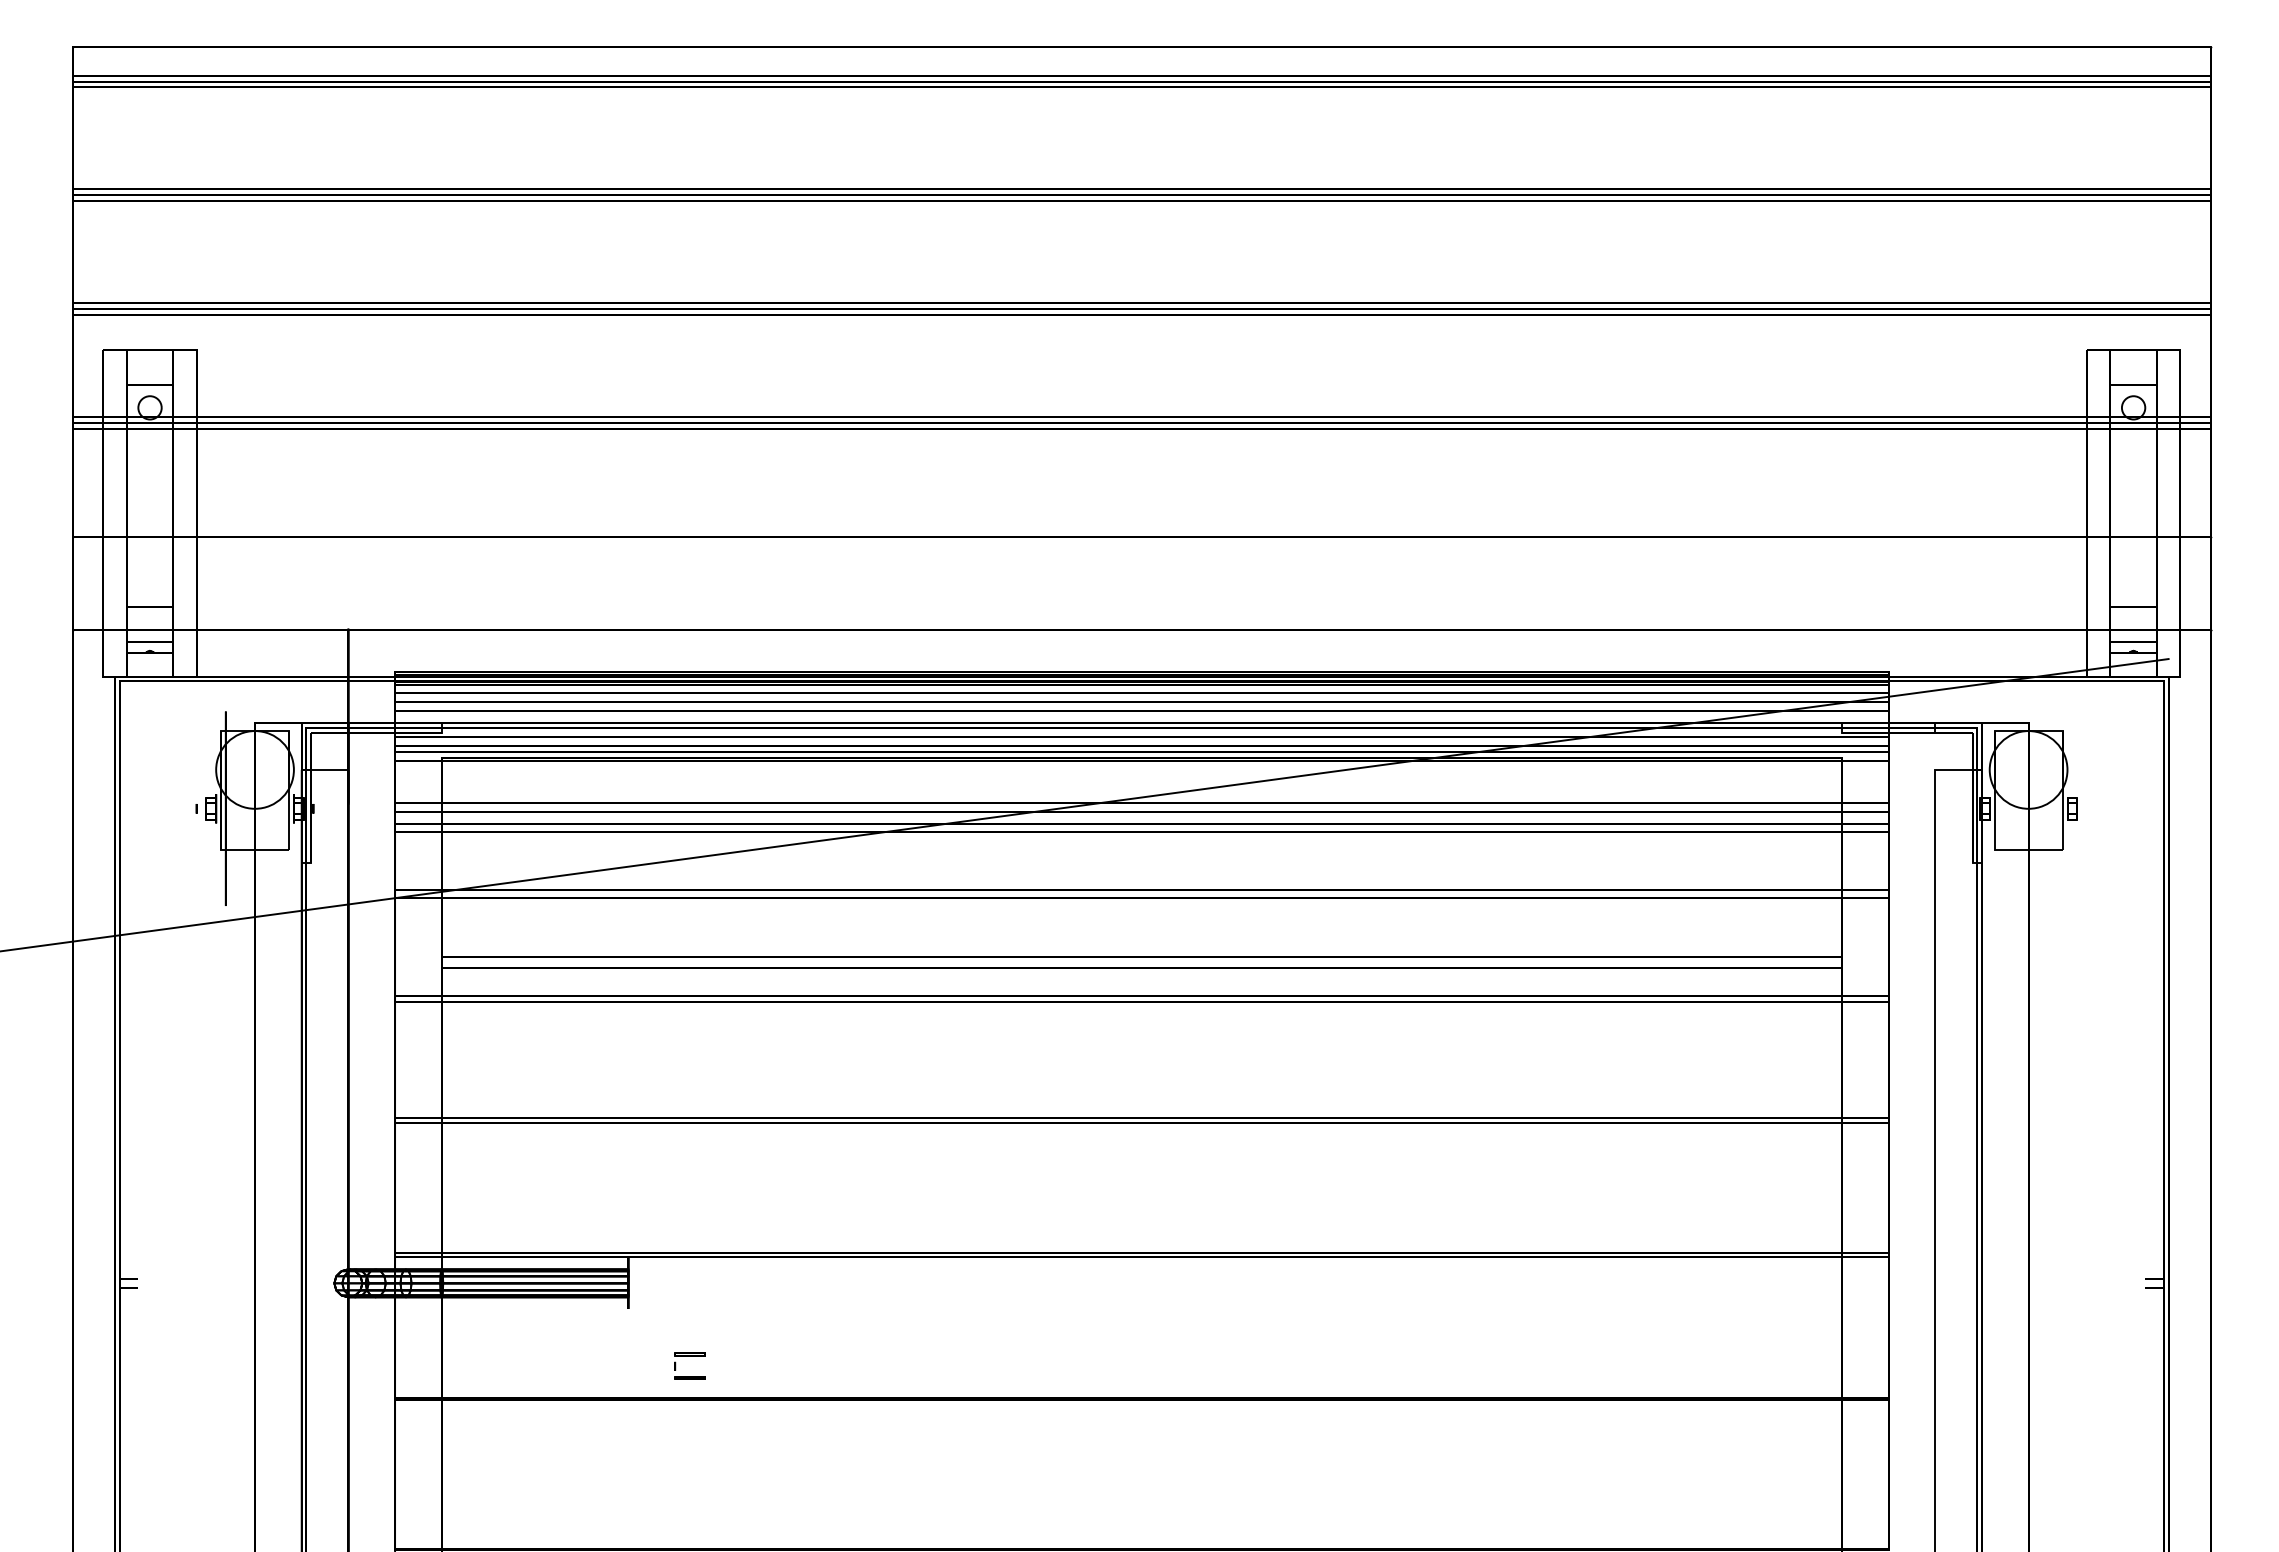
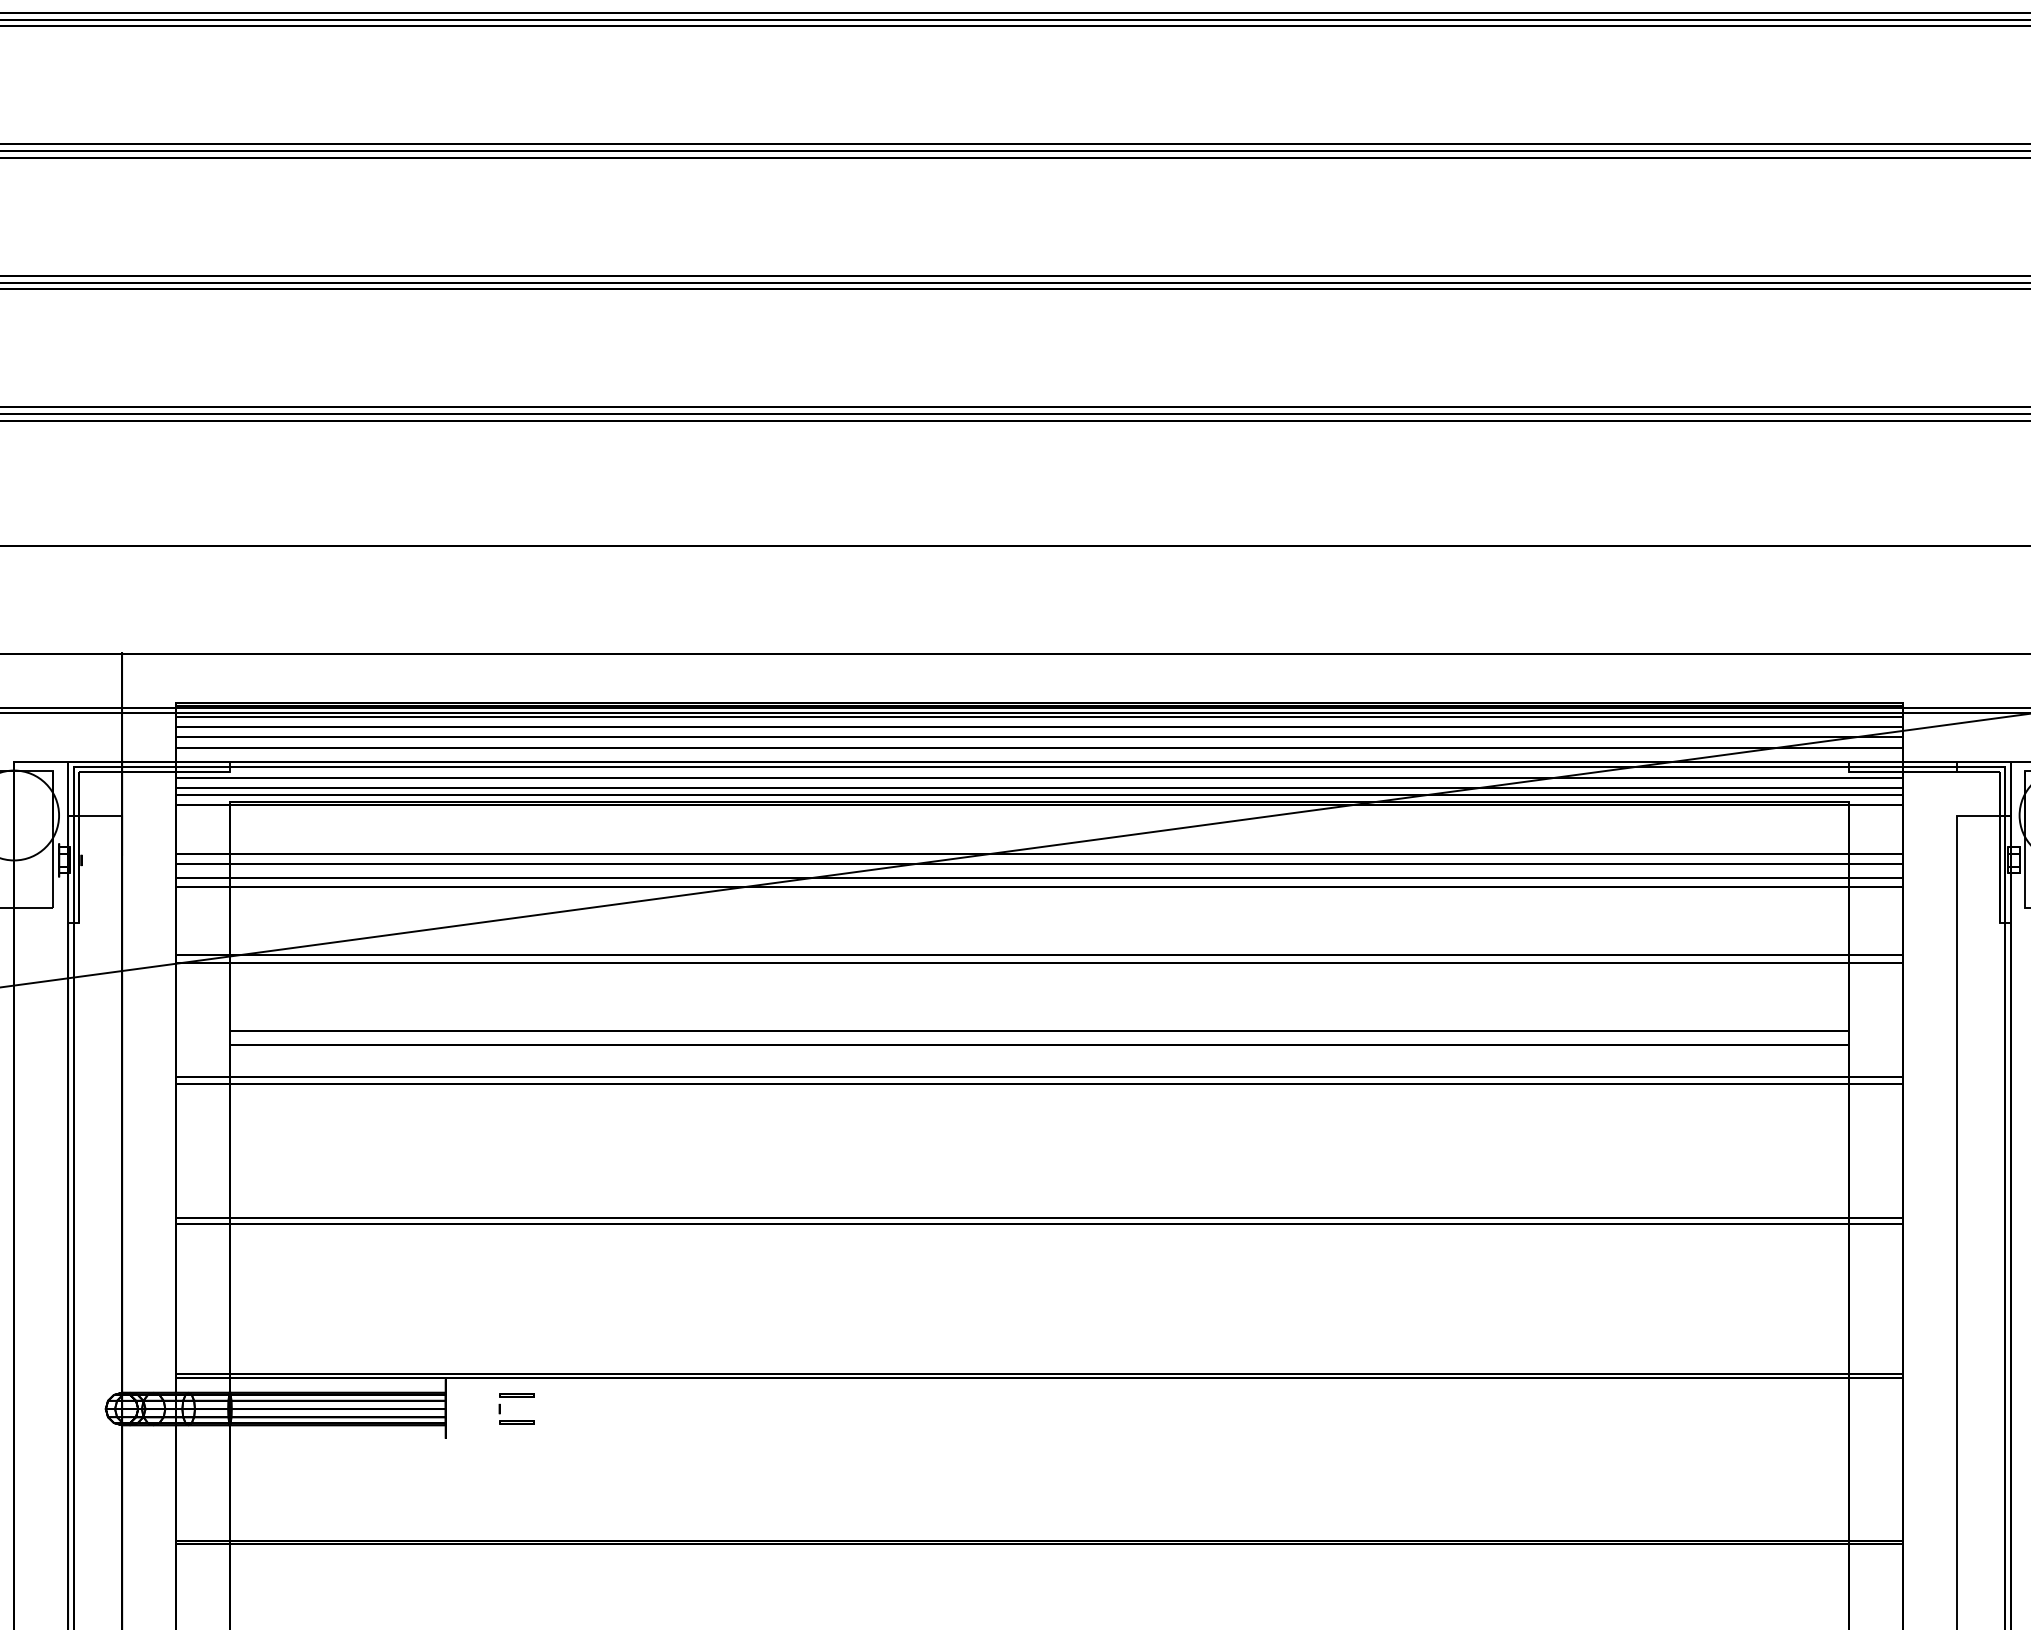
part: (689, 1356) -> (516, 1397), moved

